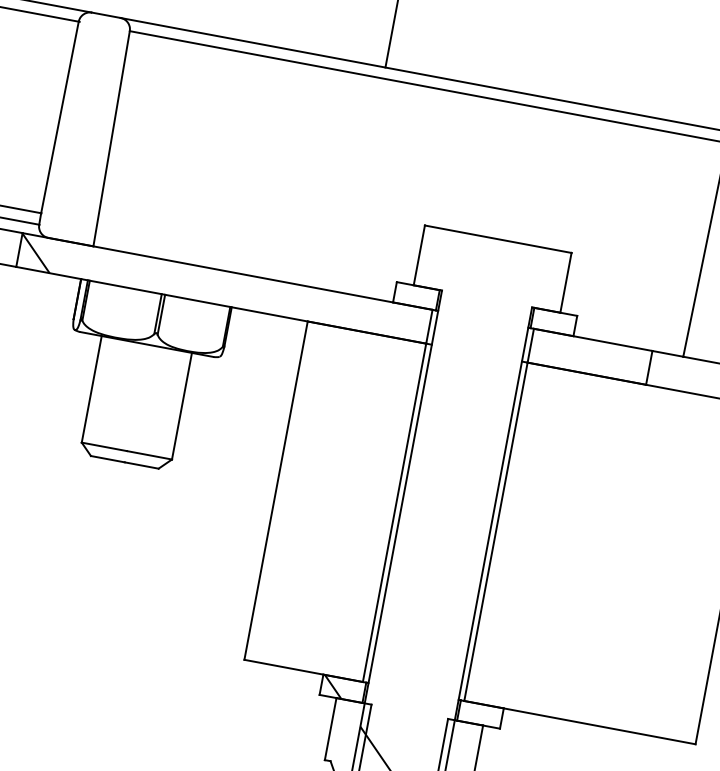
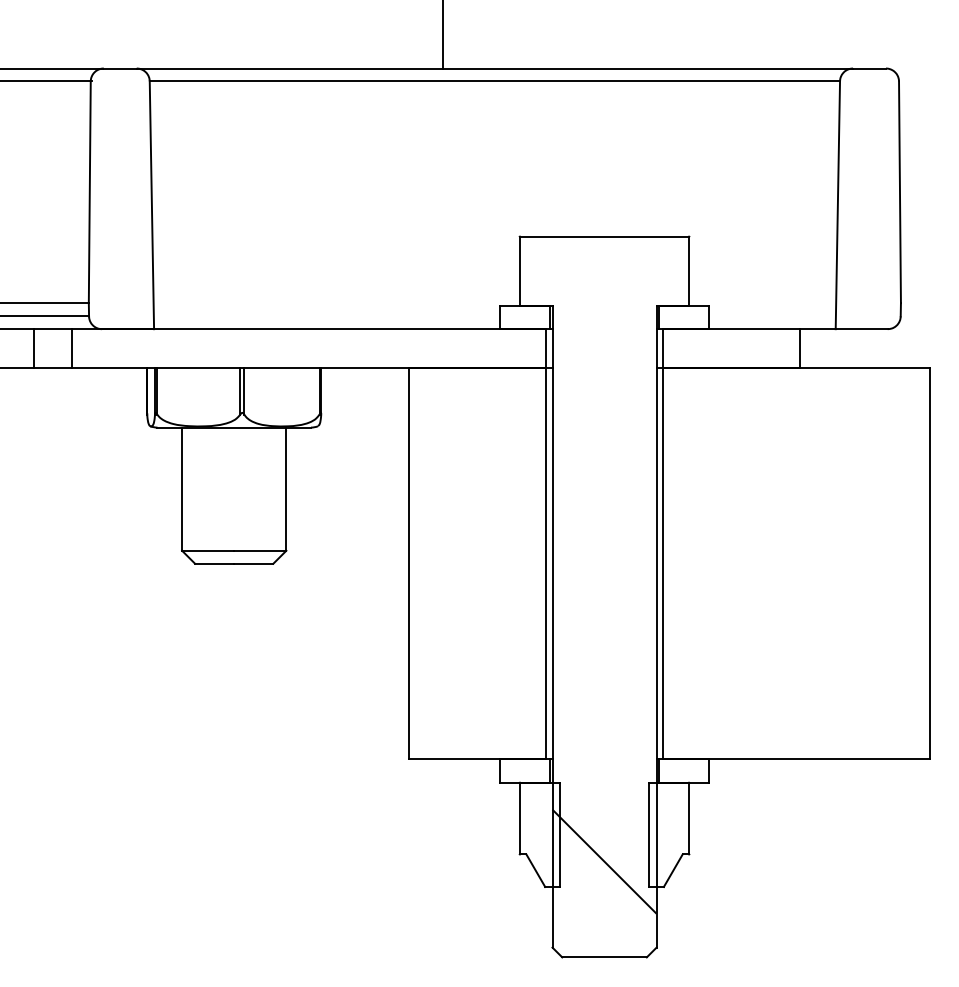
hatch: (36, 252) -> (91, 348), removed
hatch: (332, 686) -> (513, 770), removed

